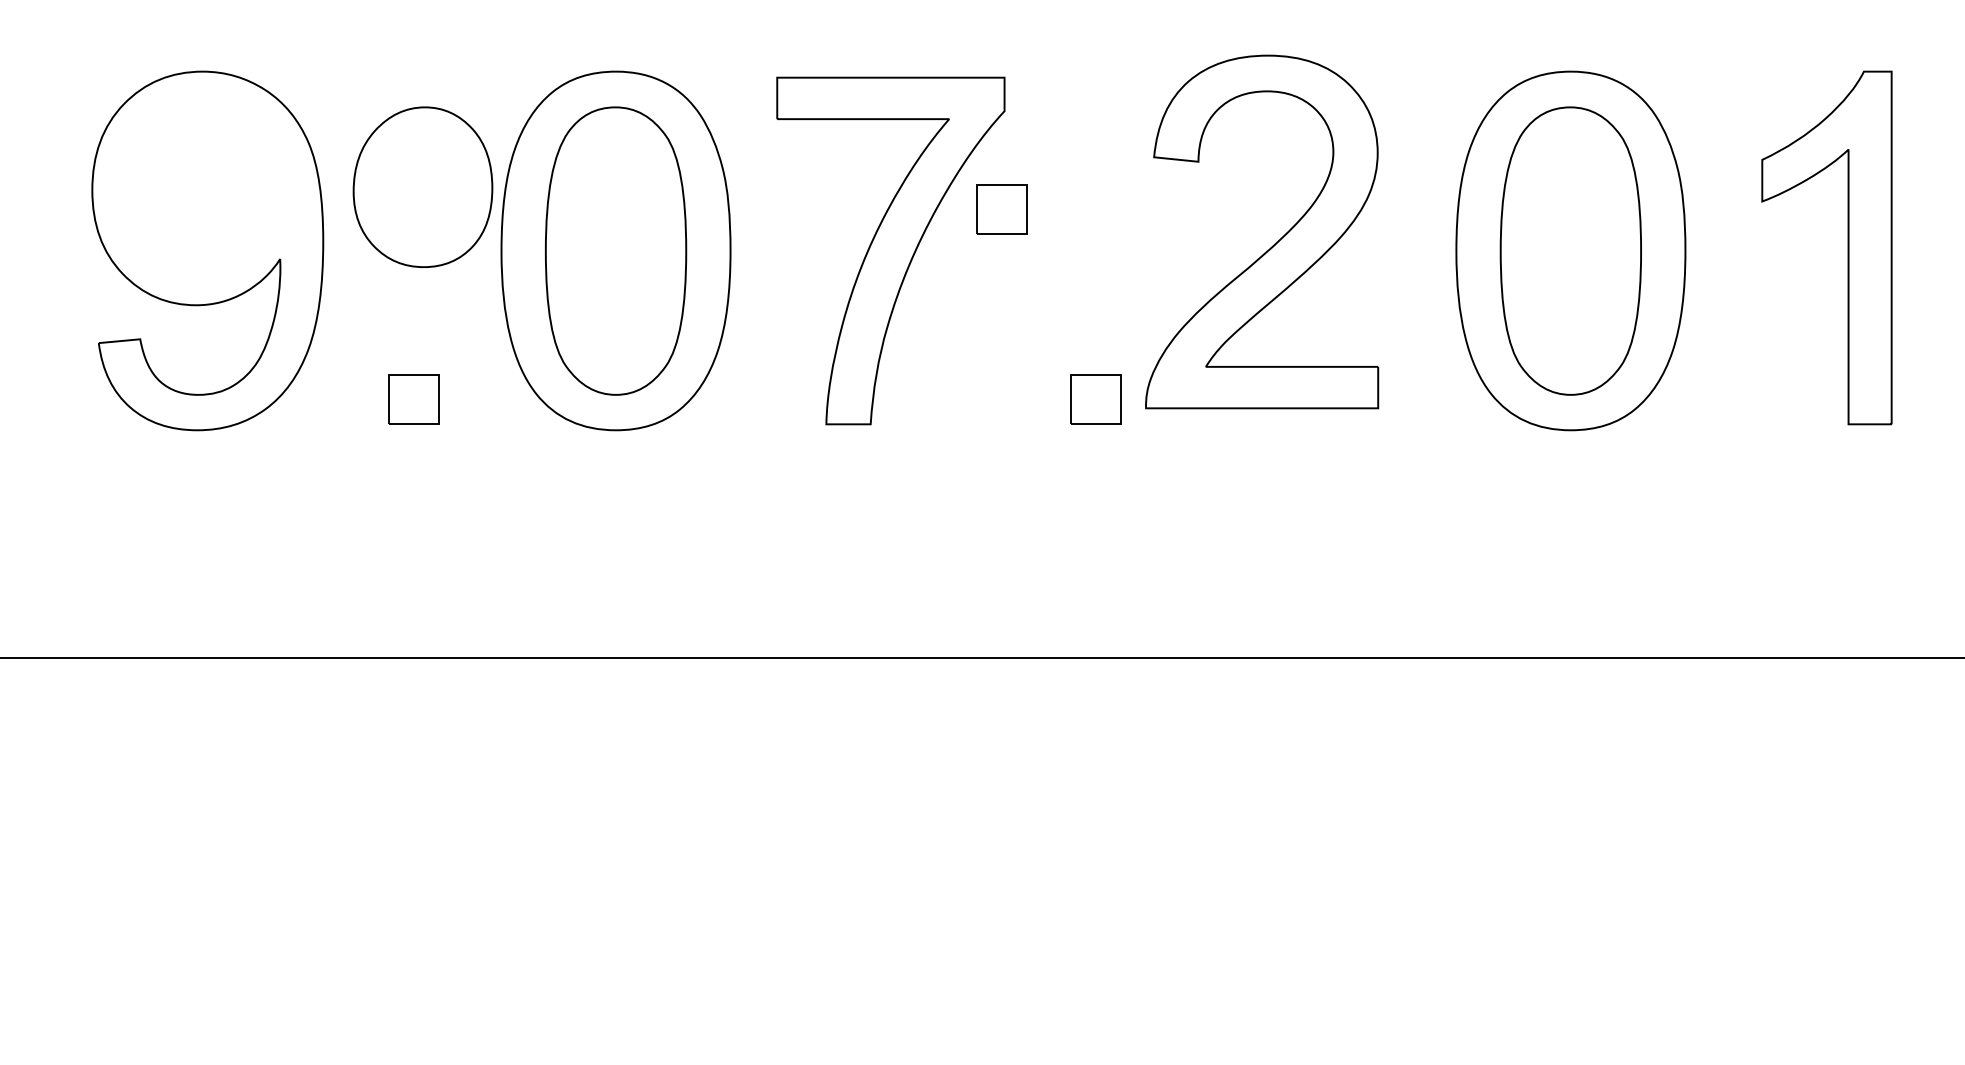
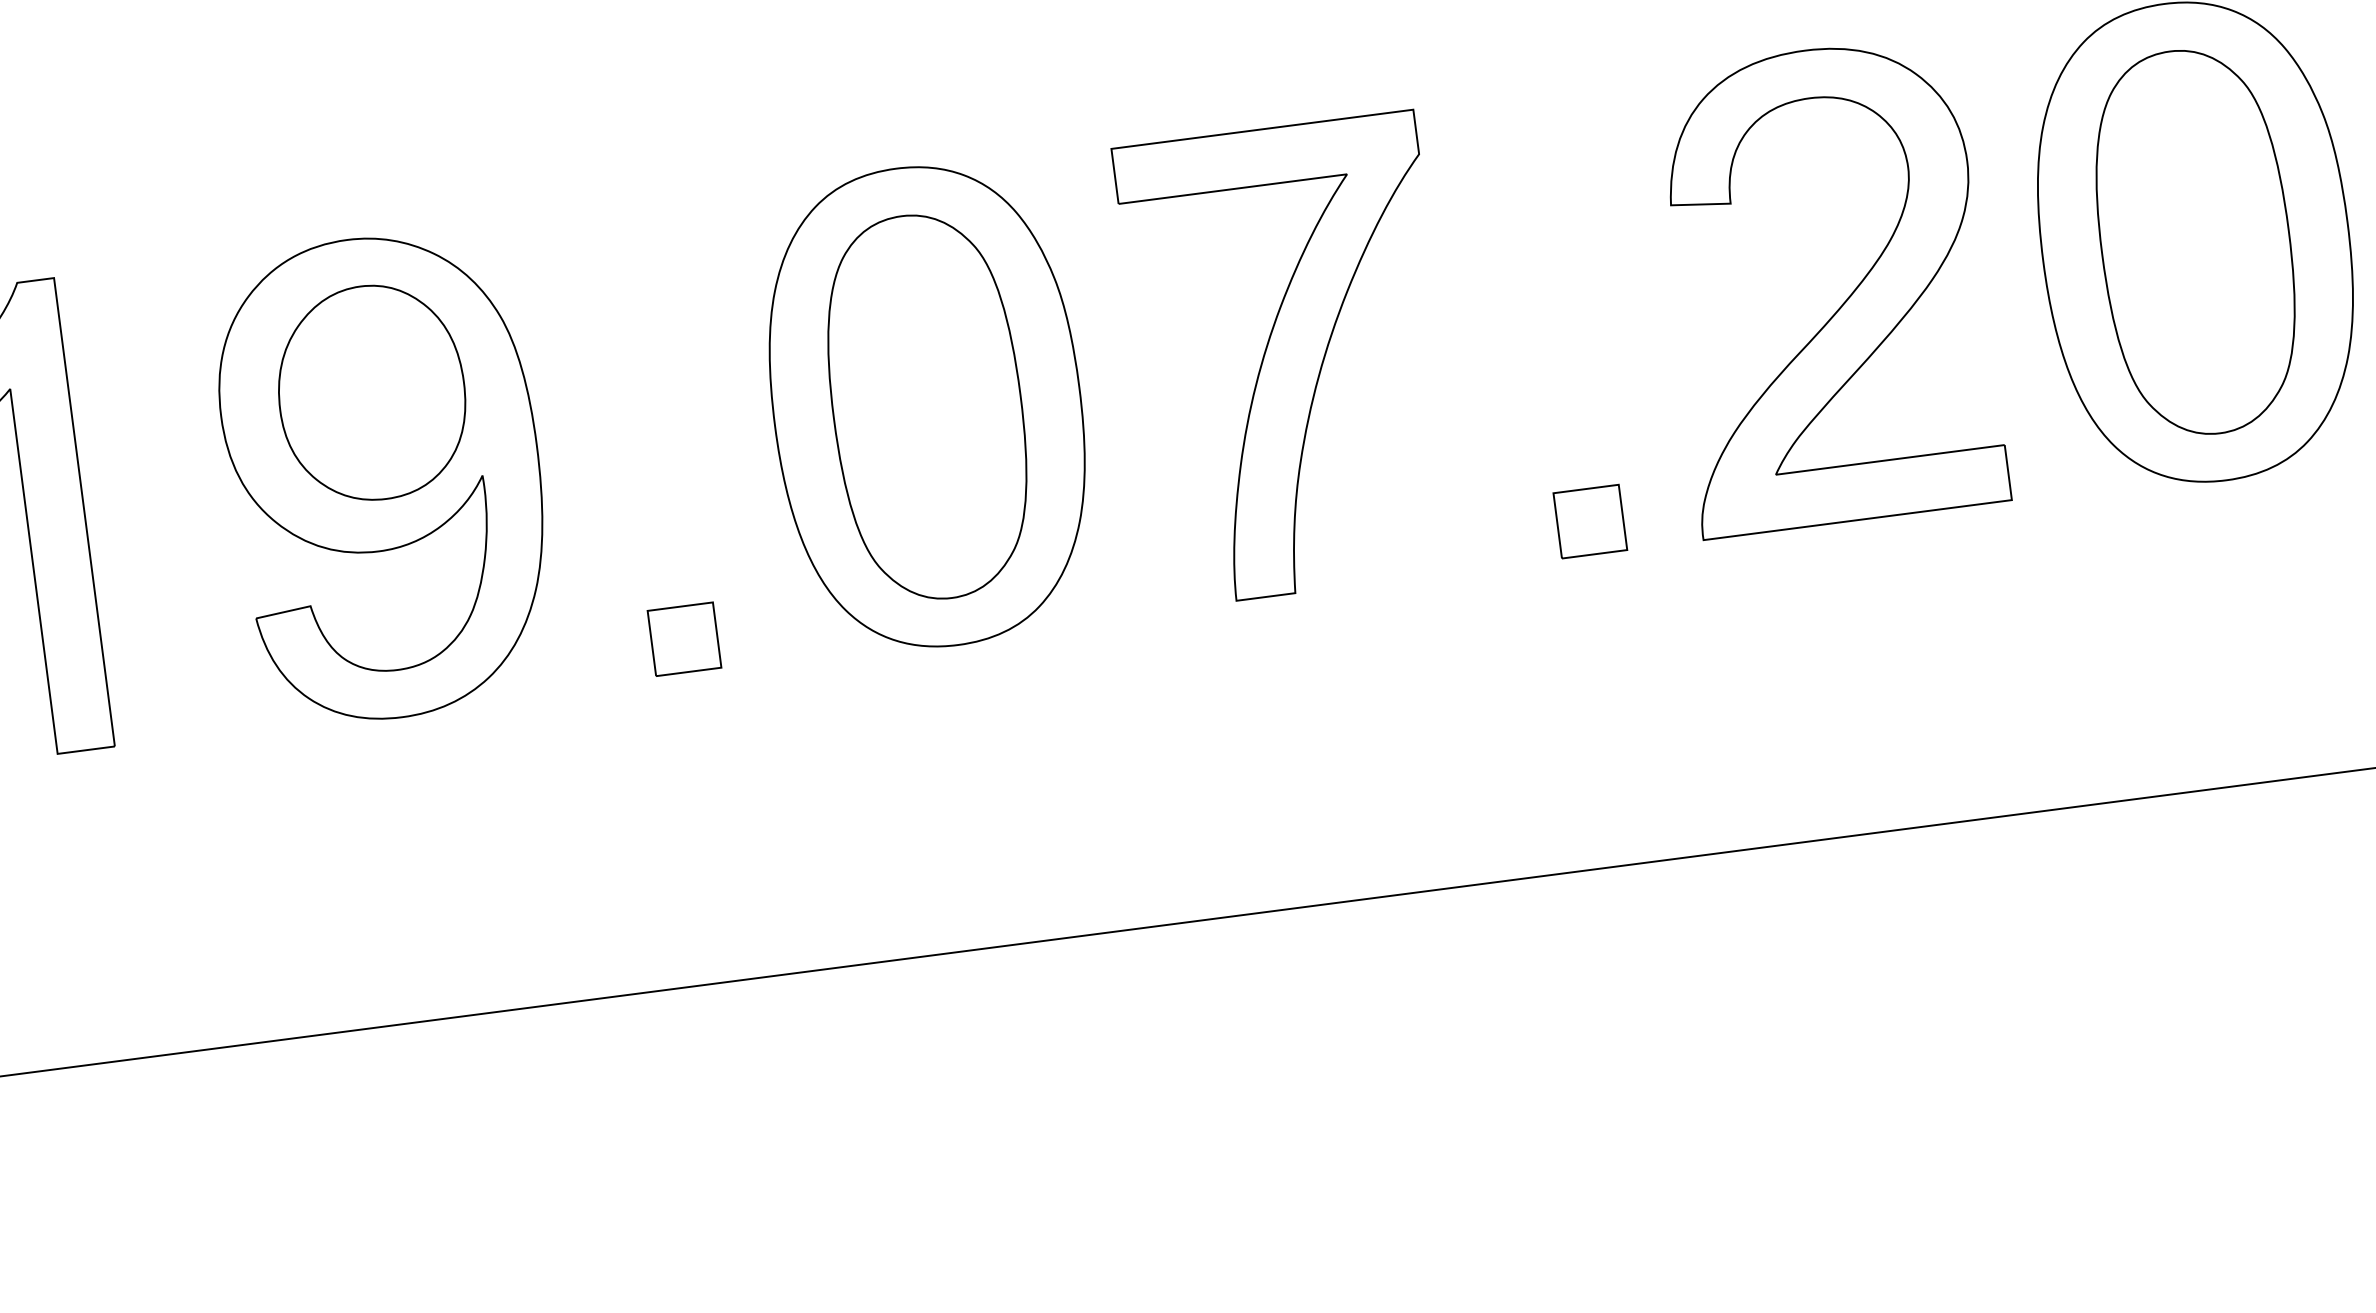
part: (422, 186) -> (370, 392), moved
part: (1001, 209) -> (1432, 285), removed
part: (1274, 243) -> (1845, 299), moved

